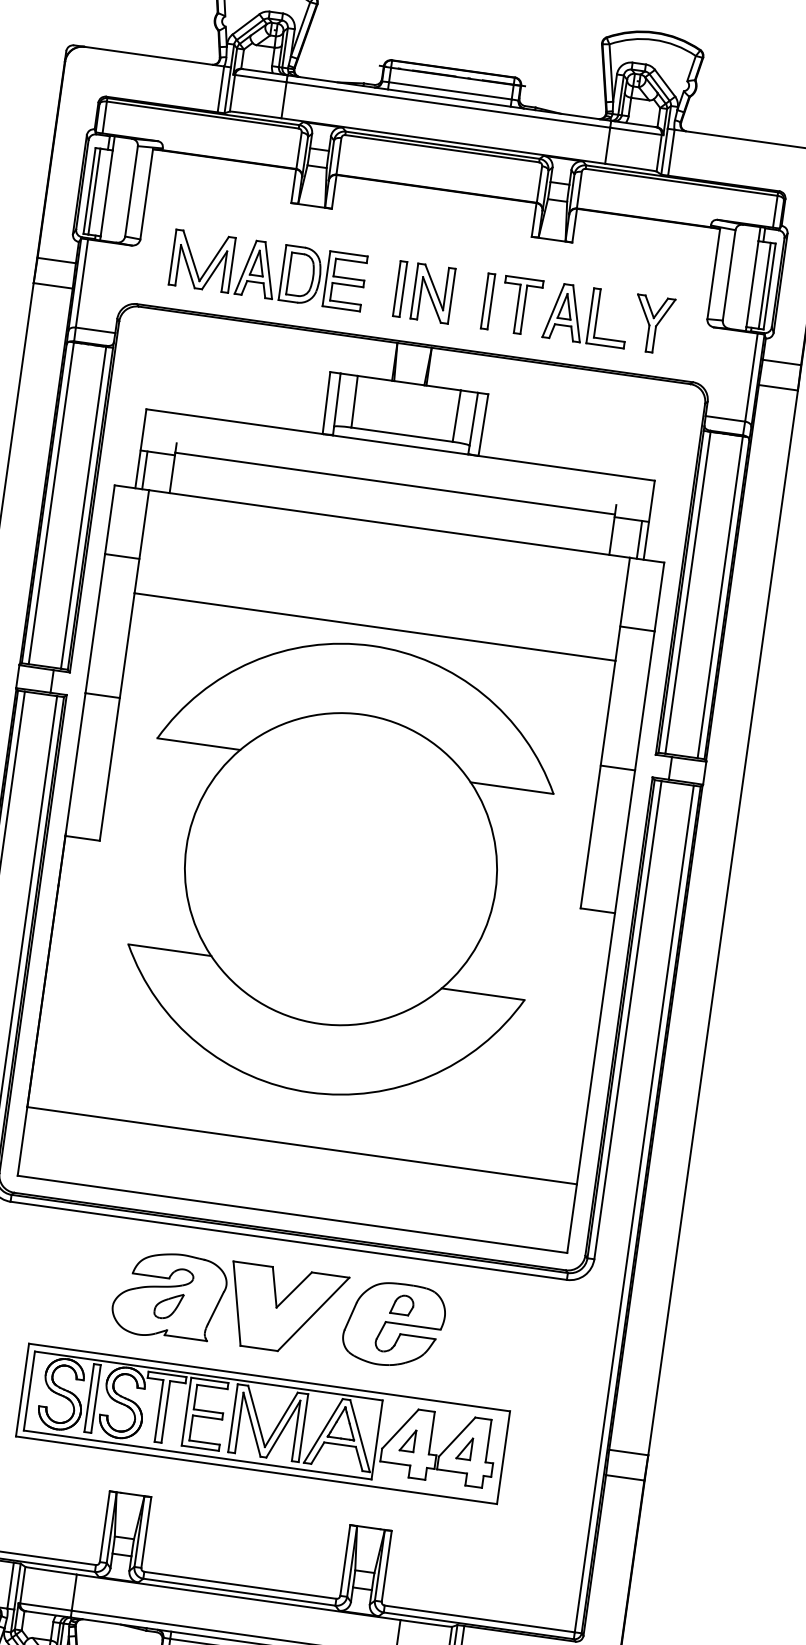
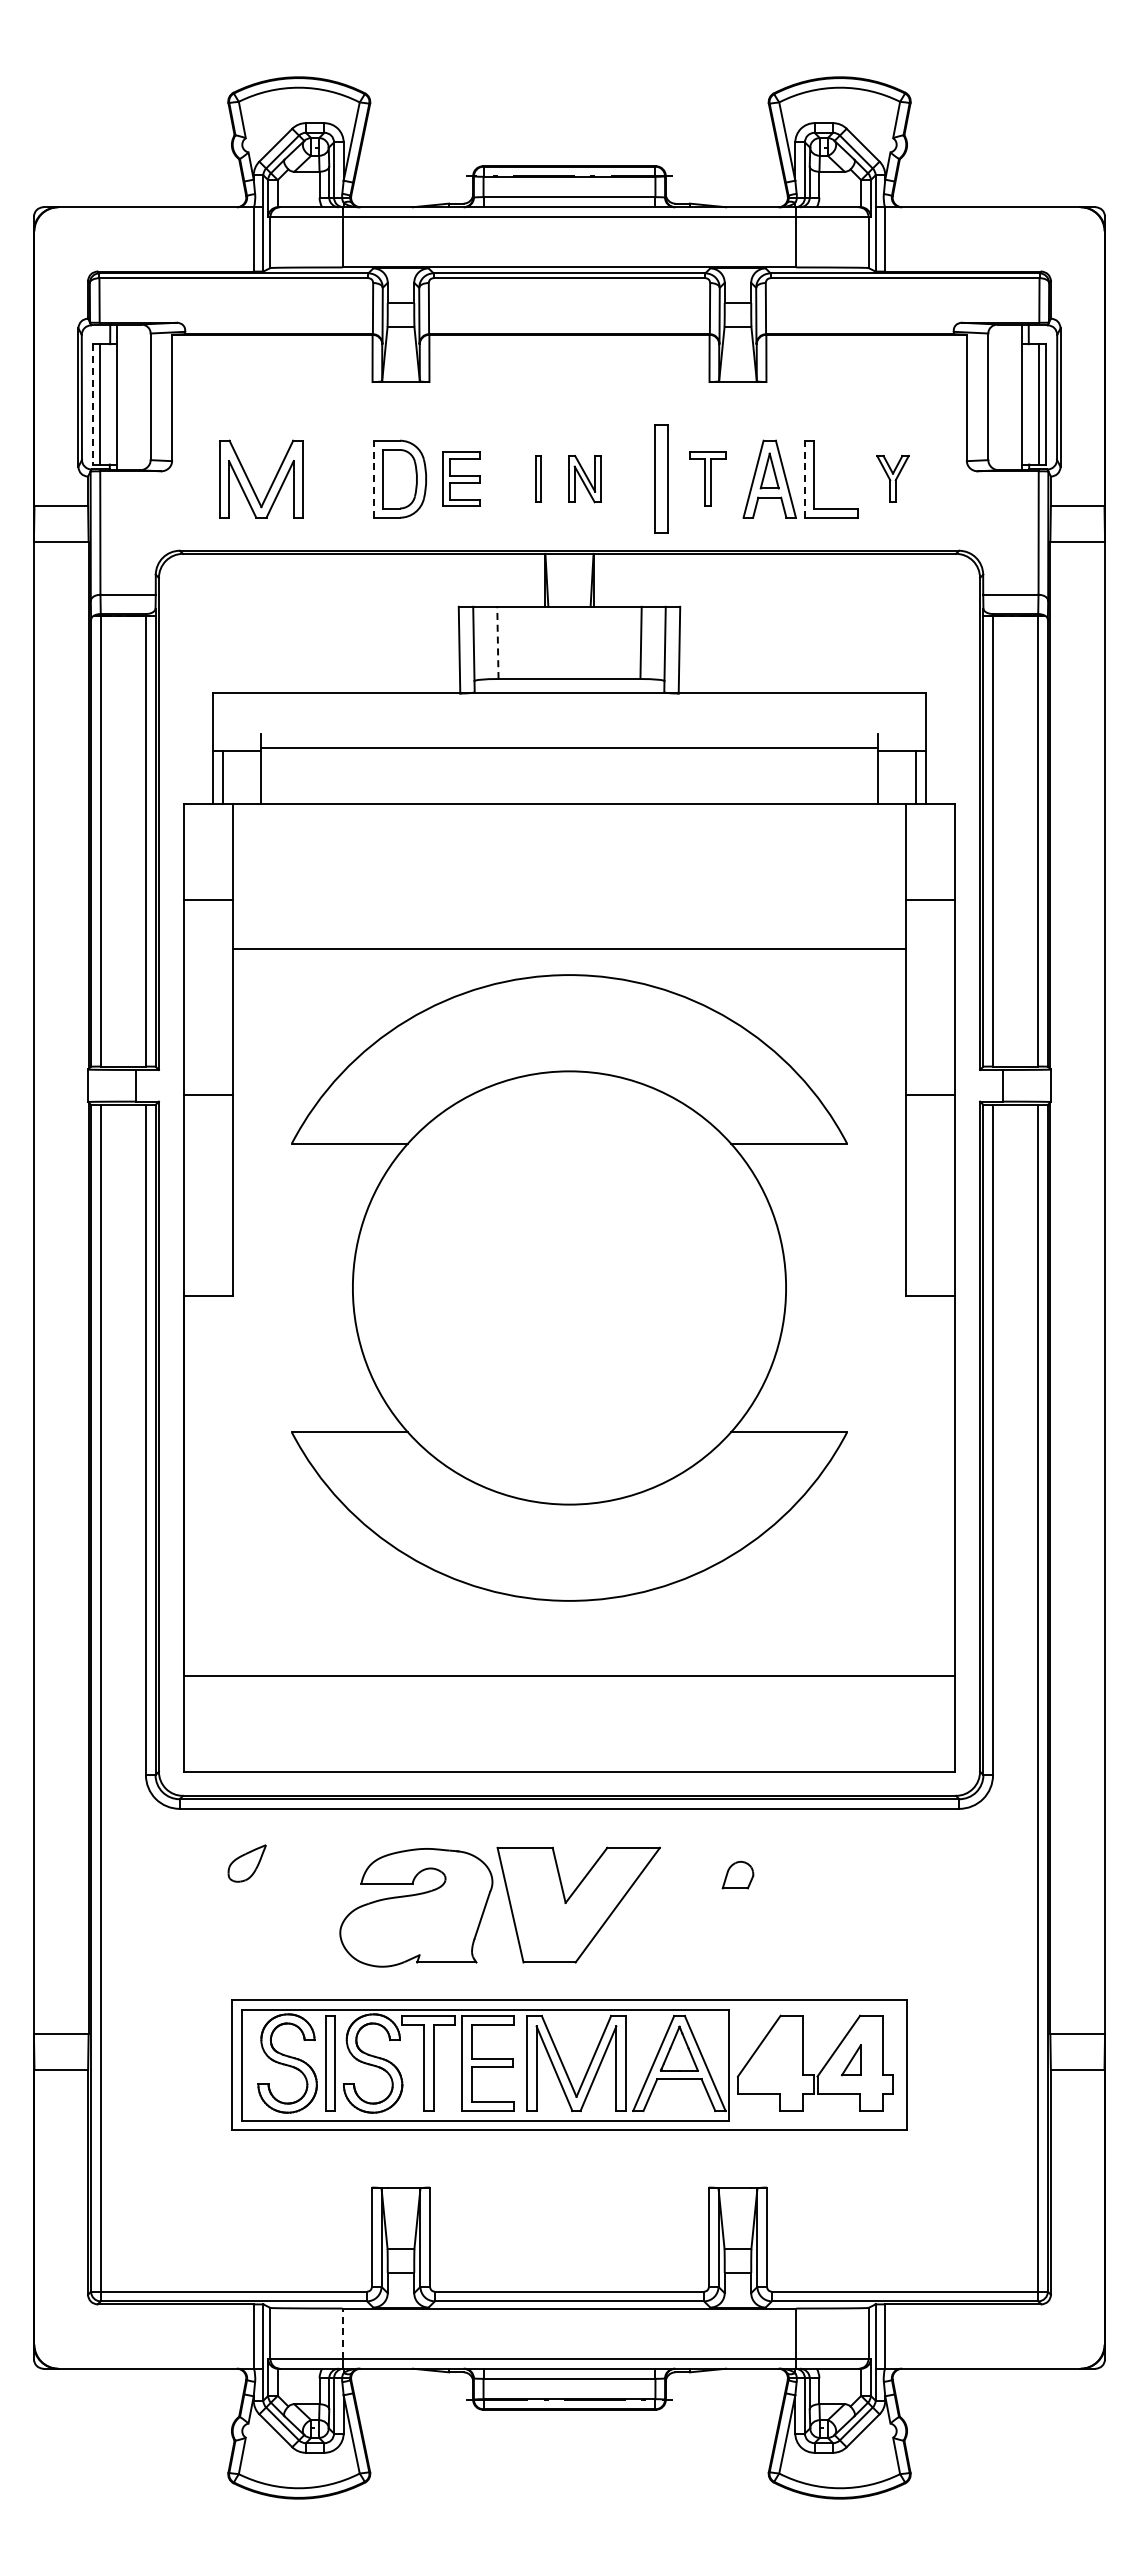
line: (89, 191) -> (92, 404), solid -> dashed
part: (257, 268) -> (338, 478), removed
line: (282, 272) -> (373, 479), solid -> dashed
part: (345, 281) -> (461, 479), size x0.7
part: (399, 289) -> (538, 479), size x0.6
part: (432, 293) -> (584, 478), size x0.6
part: (487, 301) -> (661, 479), size x1.4
part: (520, 306) -> (707, 479), size x0.7
line: (590, 316) -> (805, 479), solid -> dashed
part: (652, 324) -> (892, 478), size x0.6
line: (354, 401) -> (497, 642), solid -> dashed
part: (168, 1305) -> (246, 1863), moved
part: (394, 1324) -> (730, 1903), removed
part: (407, 1440) -> (771, 2060), removed
line: (74, 1592) -> (342, 2333), solid -> dashed

